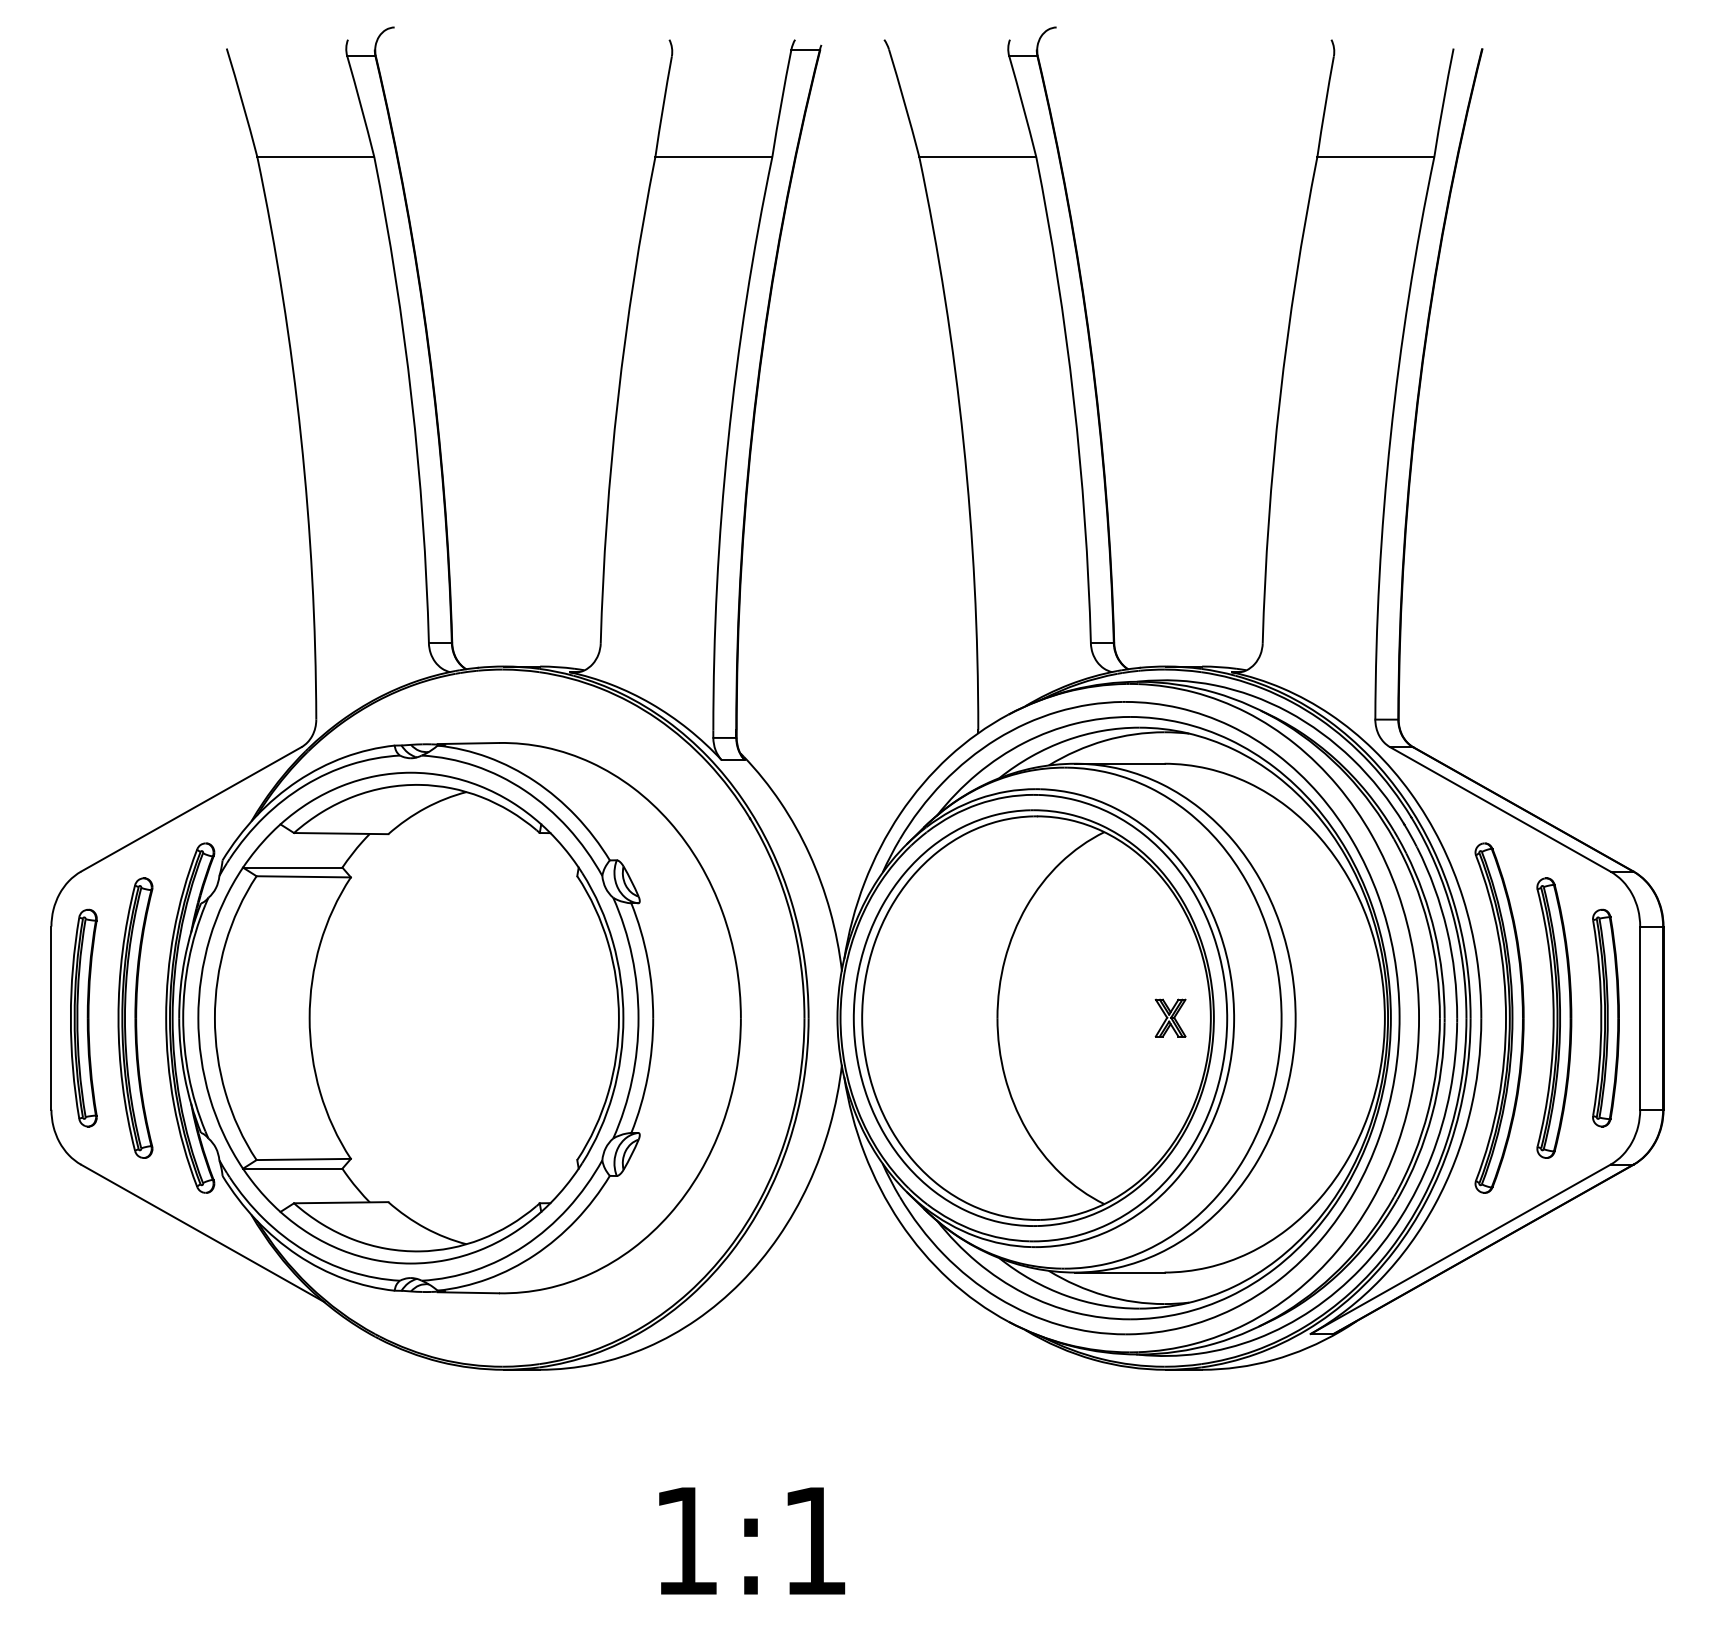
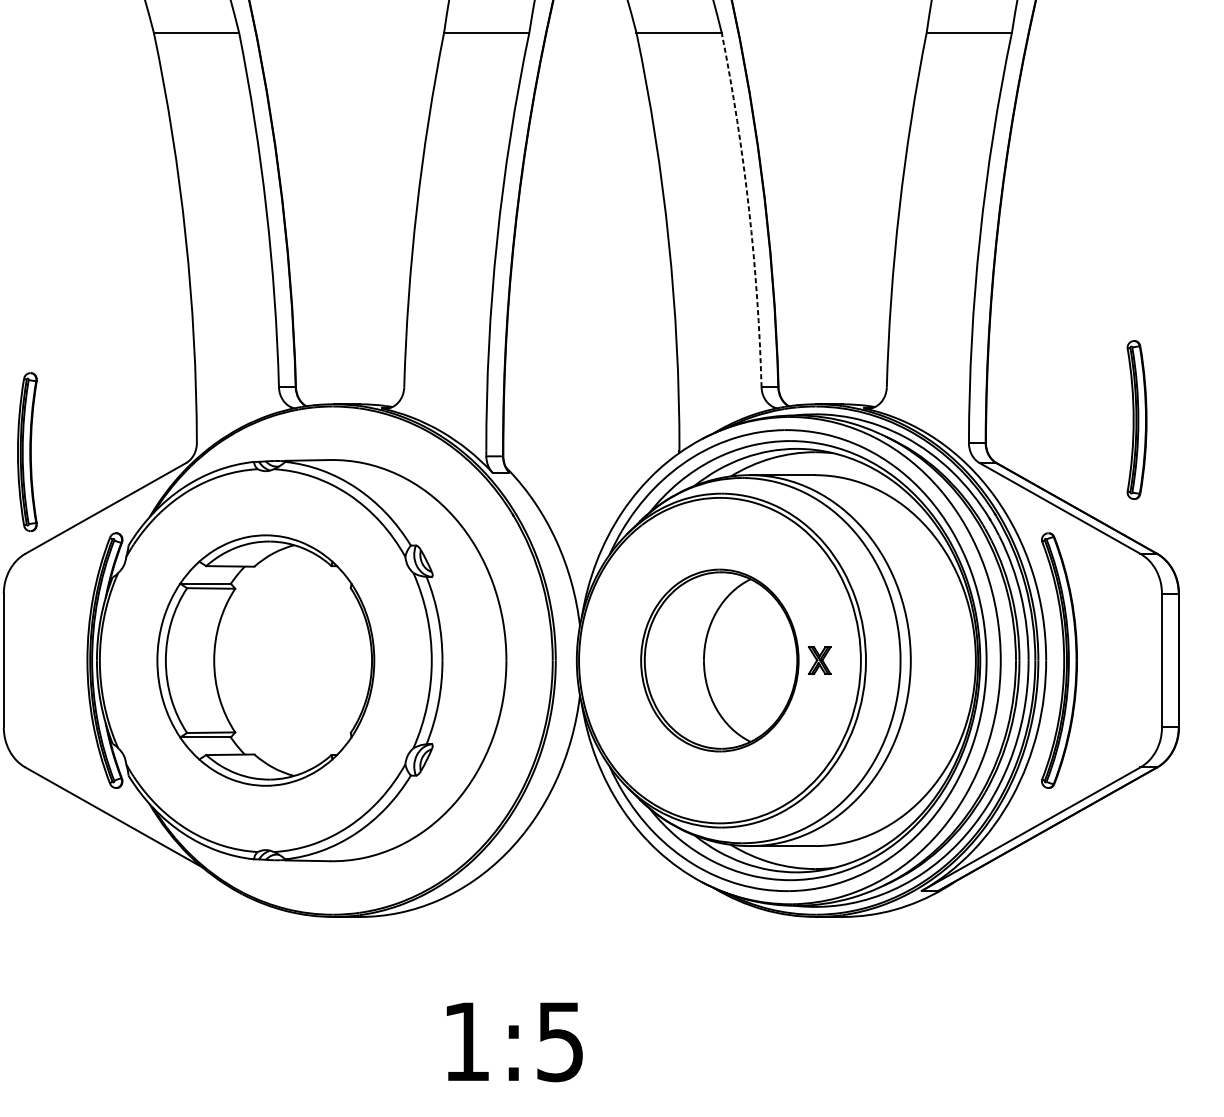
arc: (1073, 398) -> (748, 208), solid -> dashed
part: (83, 1017) -> (27, 451), moved
part: (135, 1017) -> (65, 660), removed
part: (410, 1017) -> (265, 660), size x0.7
part: (1033, 1017) -> (719, 660), size x0.6
part: (1554, 1017) -> (1099, 660), removed
part: (1605, 1017) -> (1136, 419), moved
text: (814, 1541) -> (560, 1042), 1:1 -> 1:5

